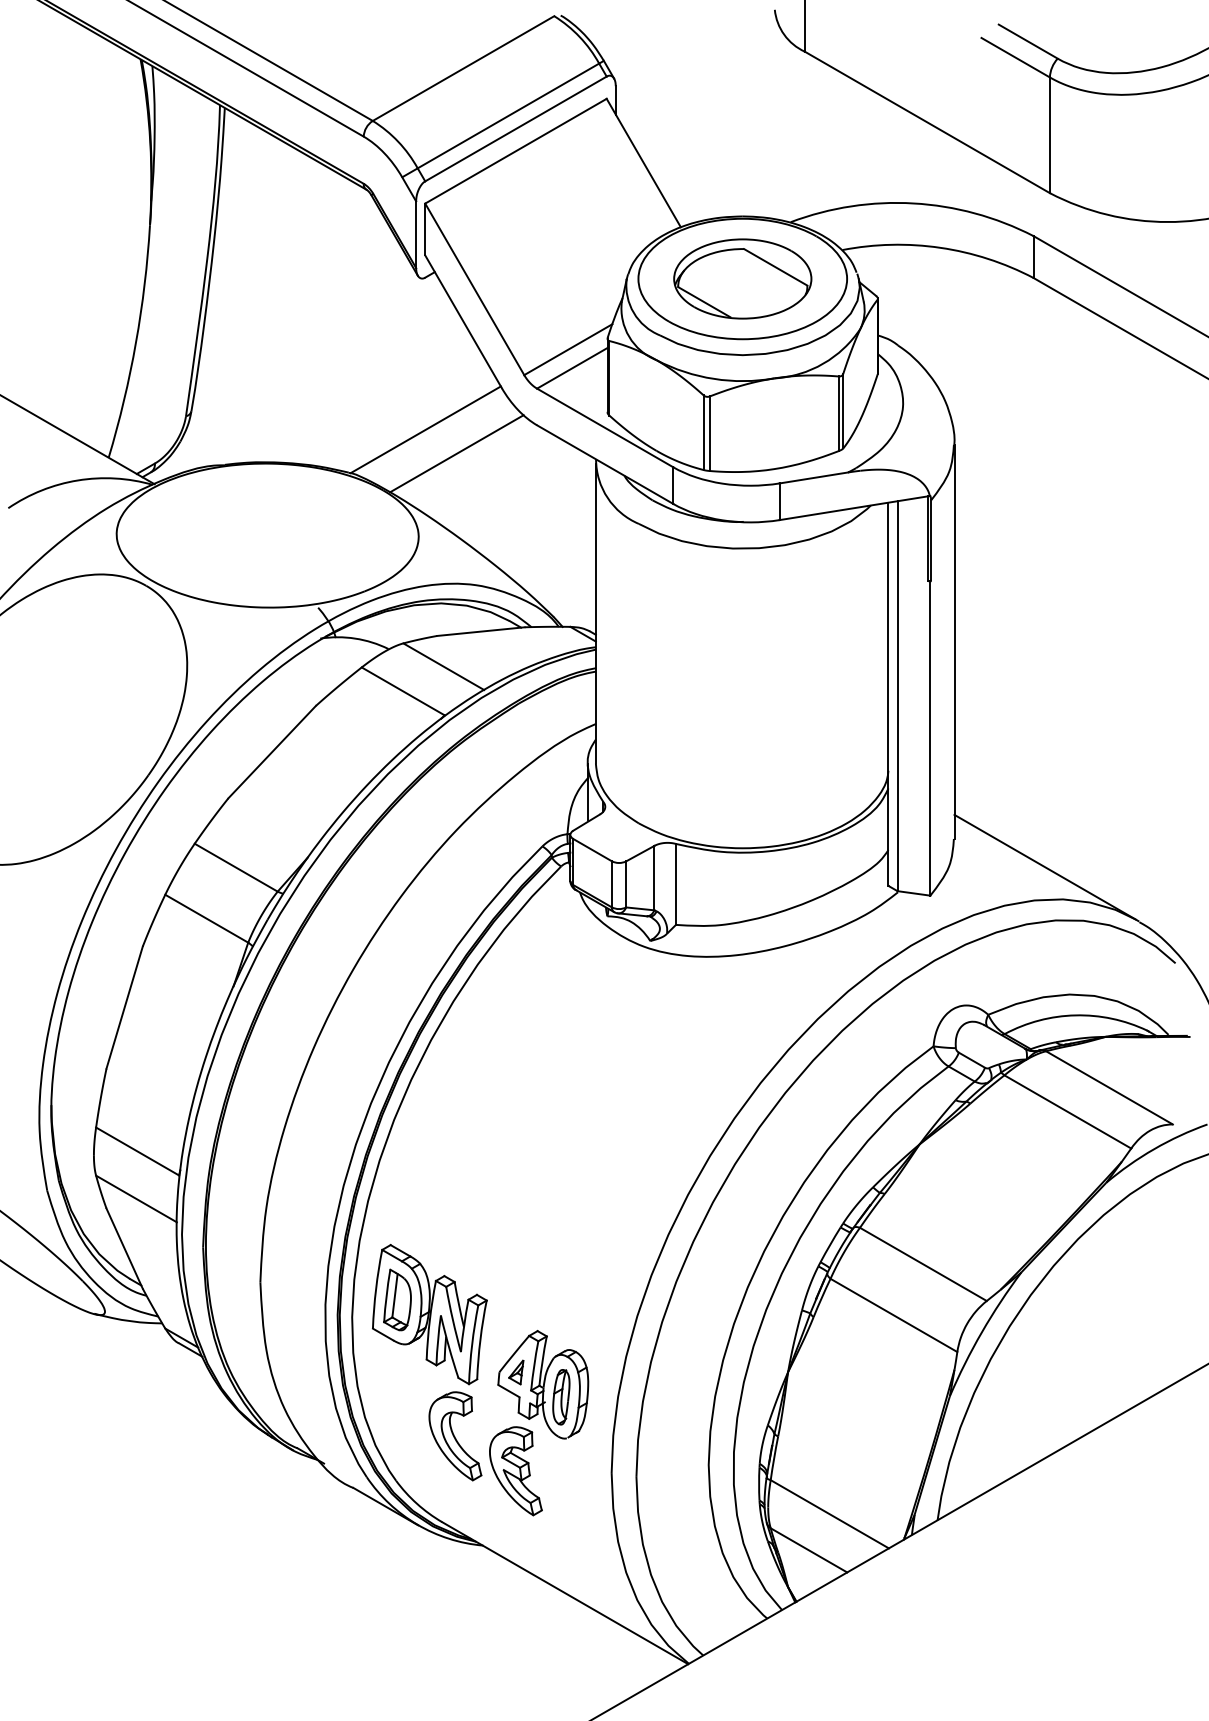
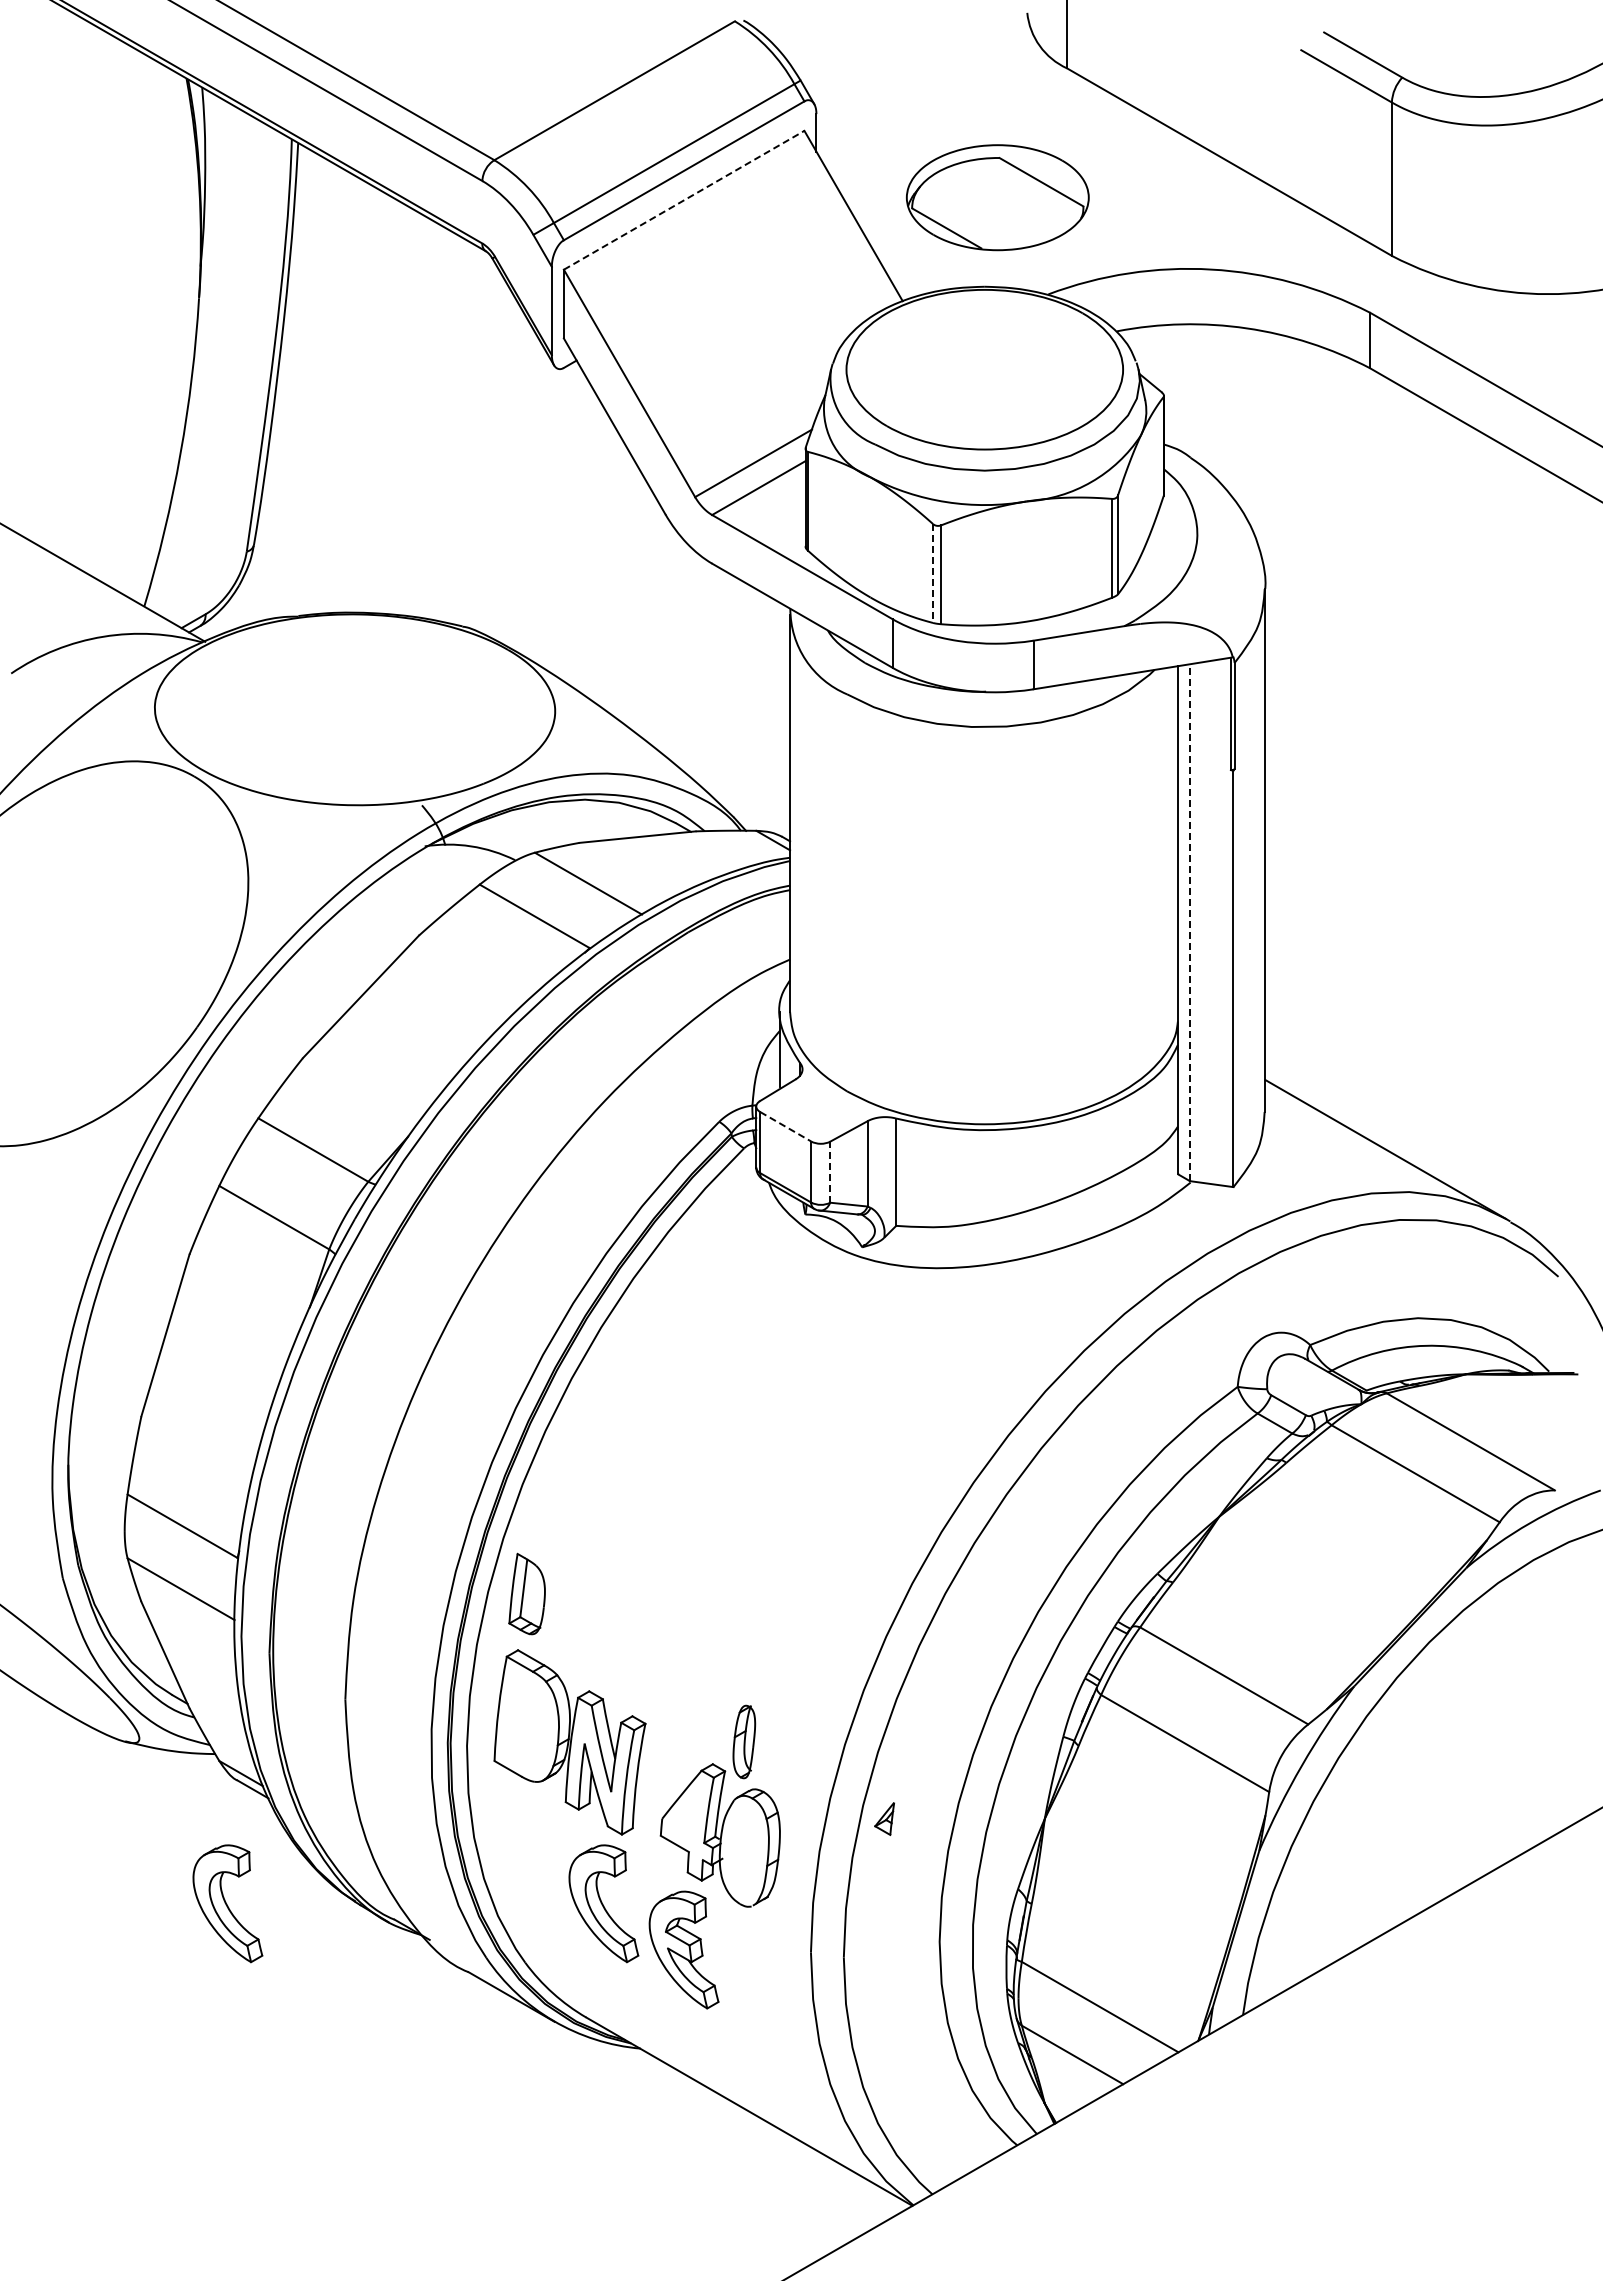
line: (516, 151) -> (684, 200), solid -> dashed
part: (742, 278) -> (997, 197), moved
line: (425, 429) -> (564, 569), removed
line: (704, 433) -> (933, 574), solid -> dashed
line: (456, 453) -> (605, 601), removed
line: (897, 696) -> (1189, 922), solid -> dashed
line: (593, 850) -> (786, 1127), solid -> dashed
line: (626, 884) -> (830, 1172), solid -> dashed
part: (397, 1299) -> (526, 1593), moved
part: (516, 1371) -> (884, 1818), moved
part: (561, 1396) -> (744, 1741), moved
part: (171, 1436) -> (227, 1903), added

